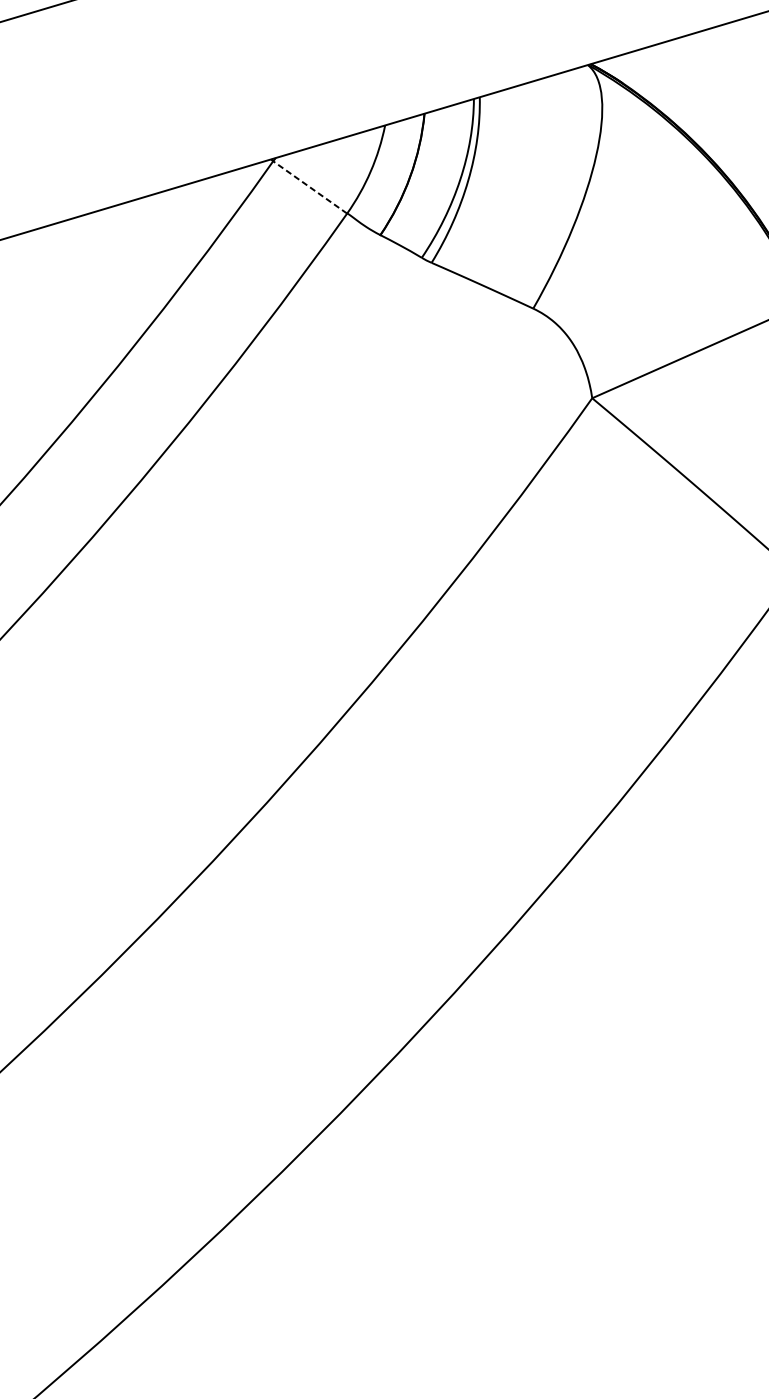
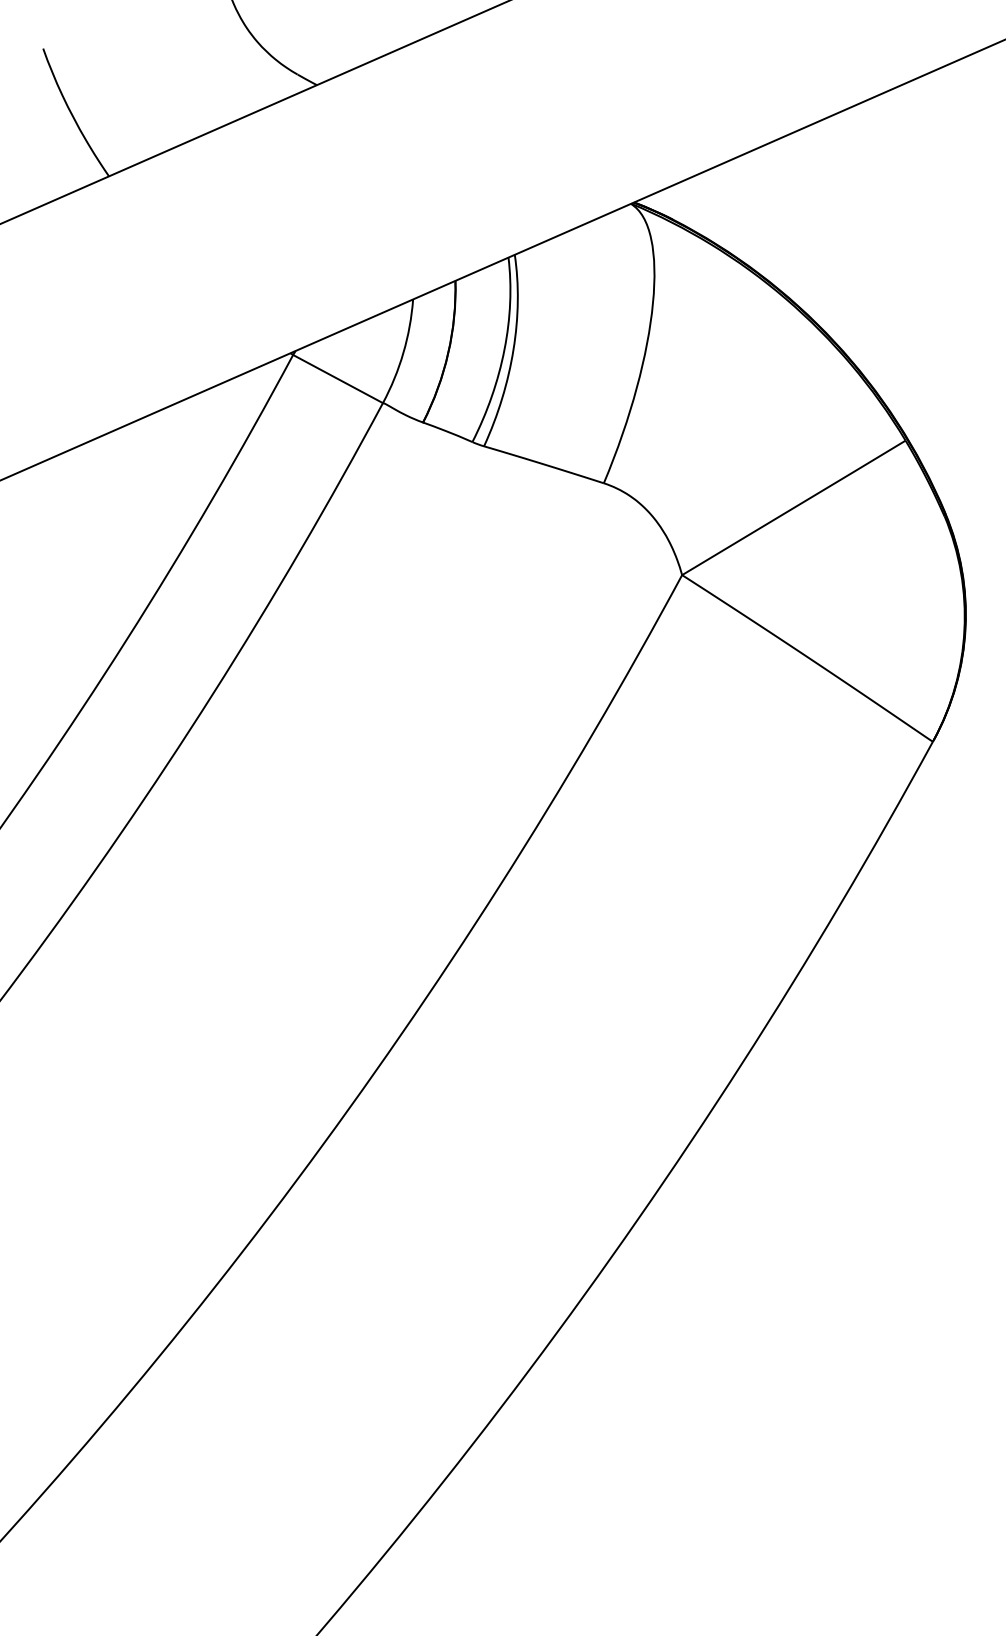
line: (310, 187) -> (338, 379), dashed -> solid

